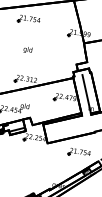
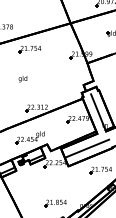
text: (27, 50) -> (22, 79), moved
line: (69, 128) -> (87, 148), added
part: (28, 178) -> (55, 203), added

